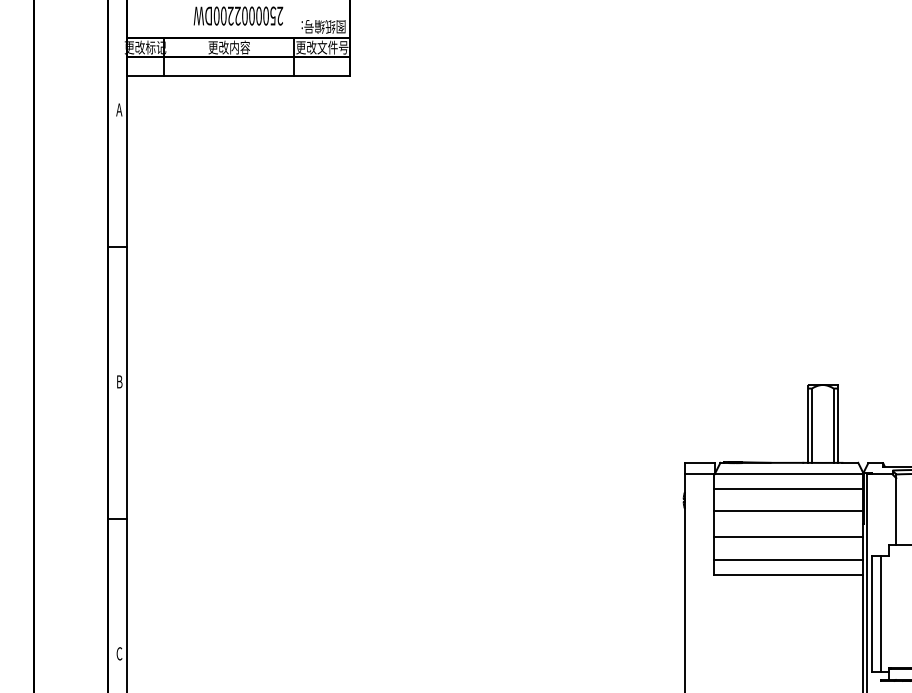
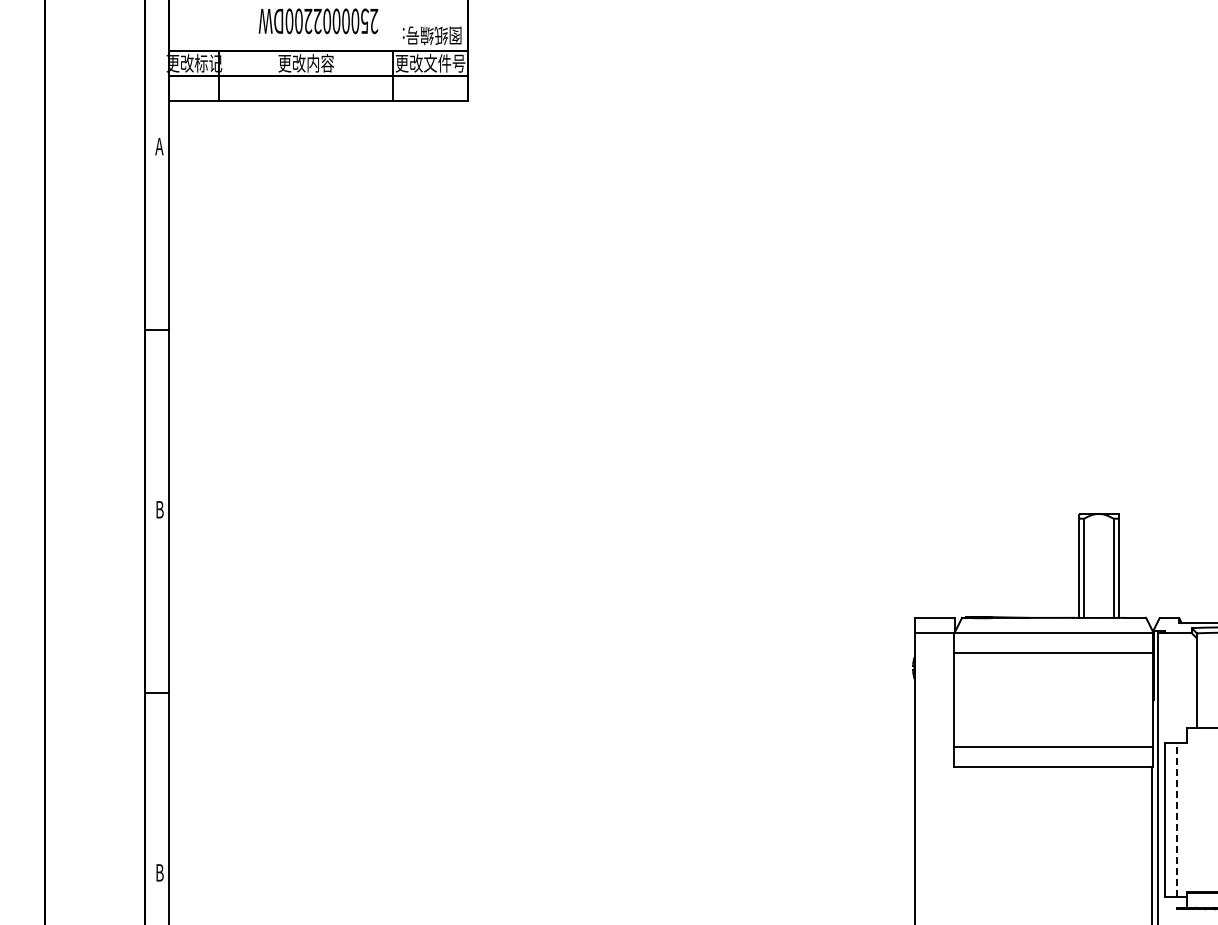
line: (788, 511) -> (1052, 682), removed
line: (788, 537) -> (1052, 717), removed
line: (881, 613) -> (1176, 819), solid -> dashed
text: (119, 653) -> (159, 872), C -> B

